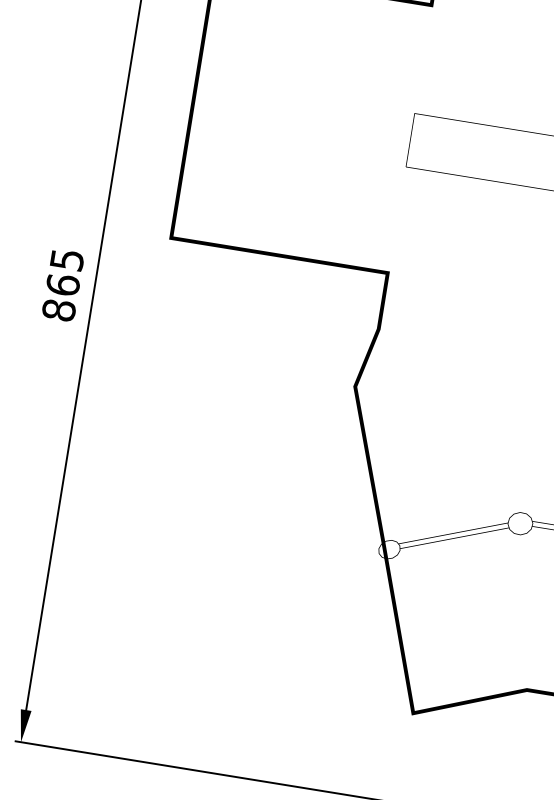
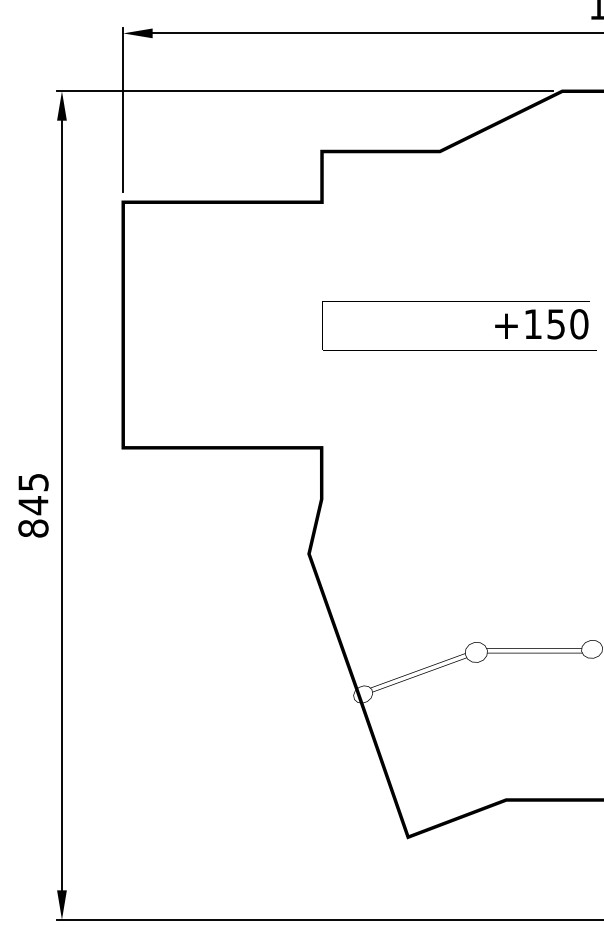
text: (63, 285) -> (33, 505), 865 -> 845

